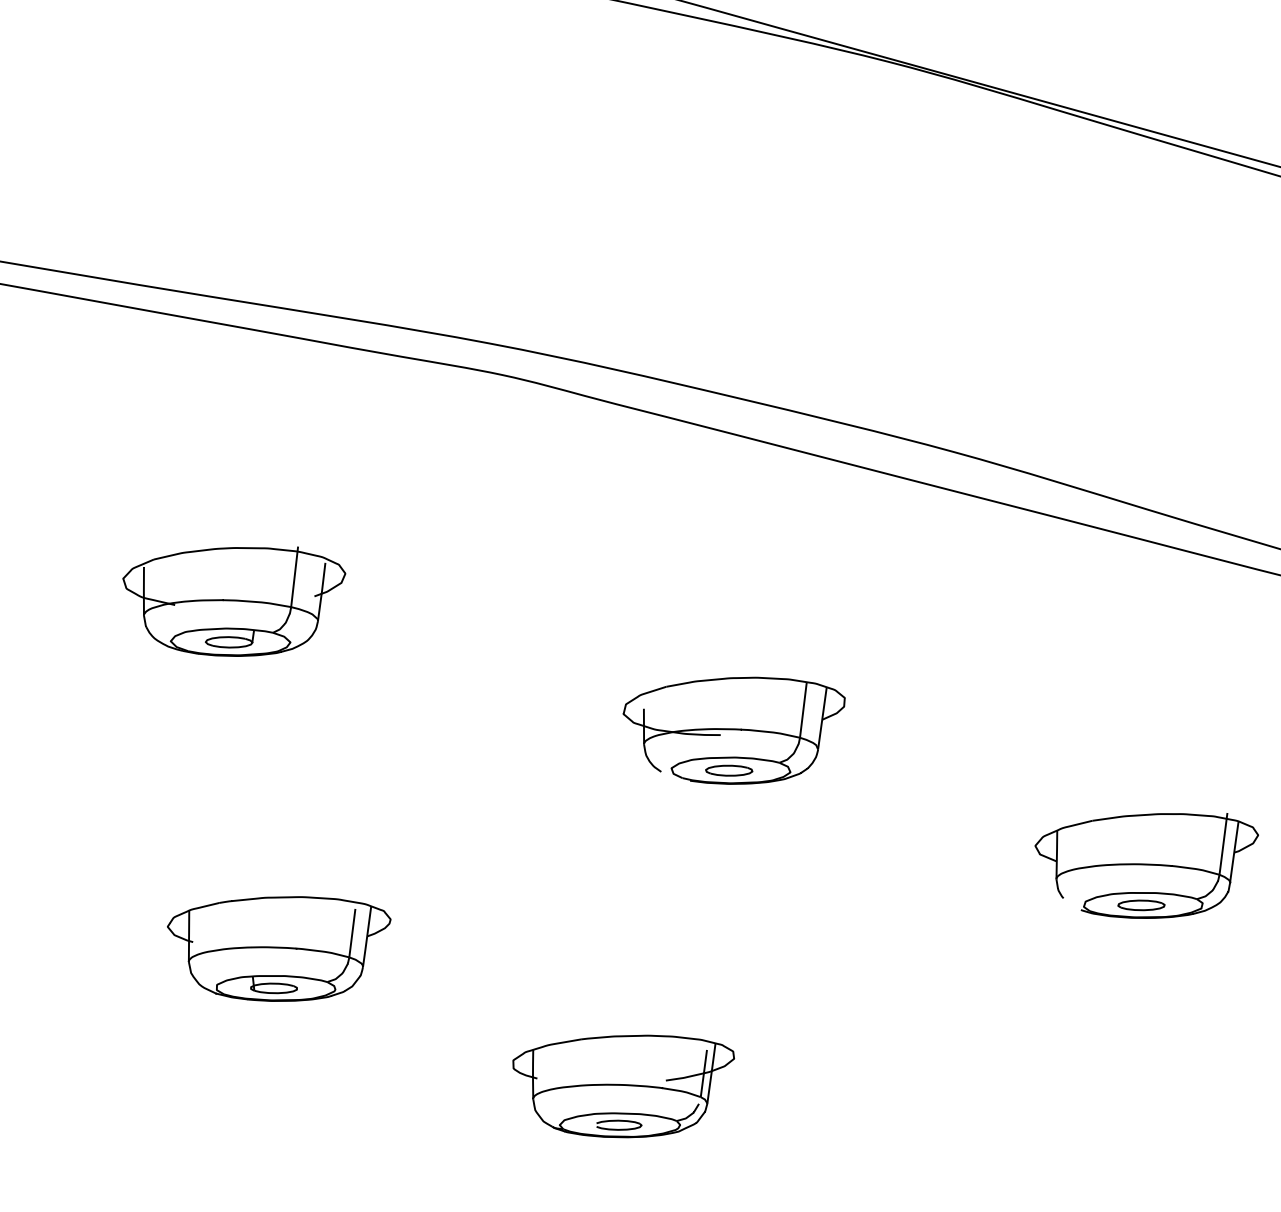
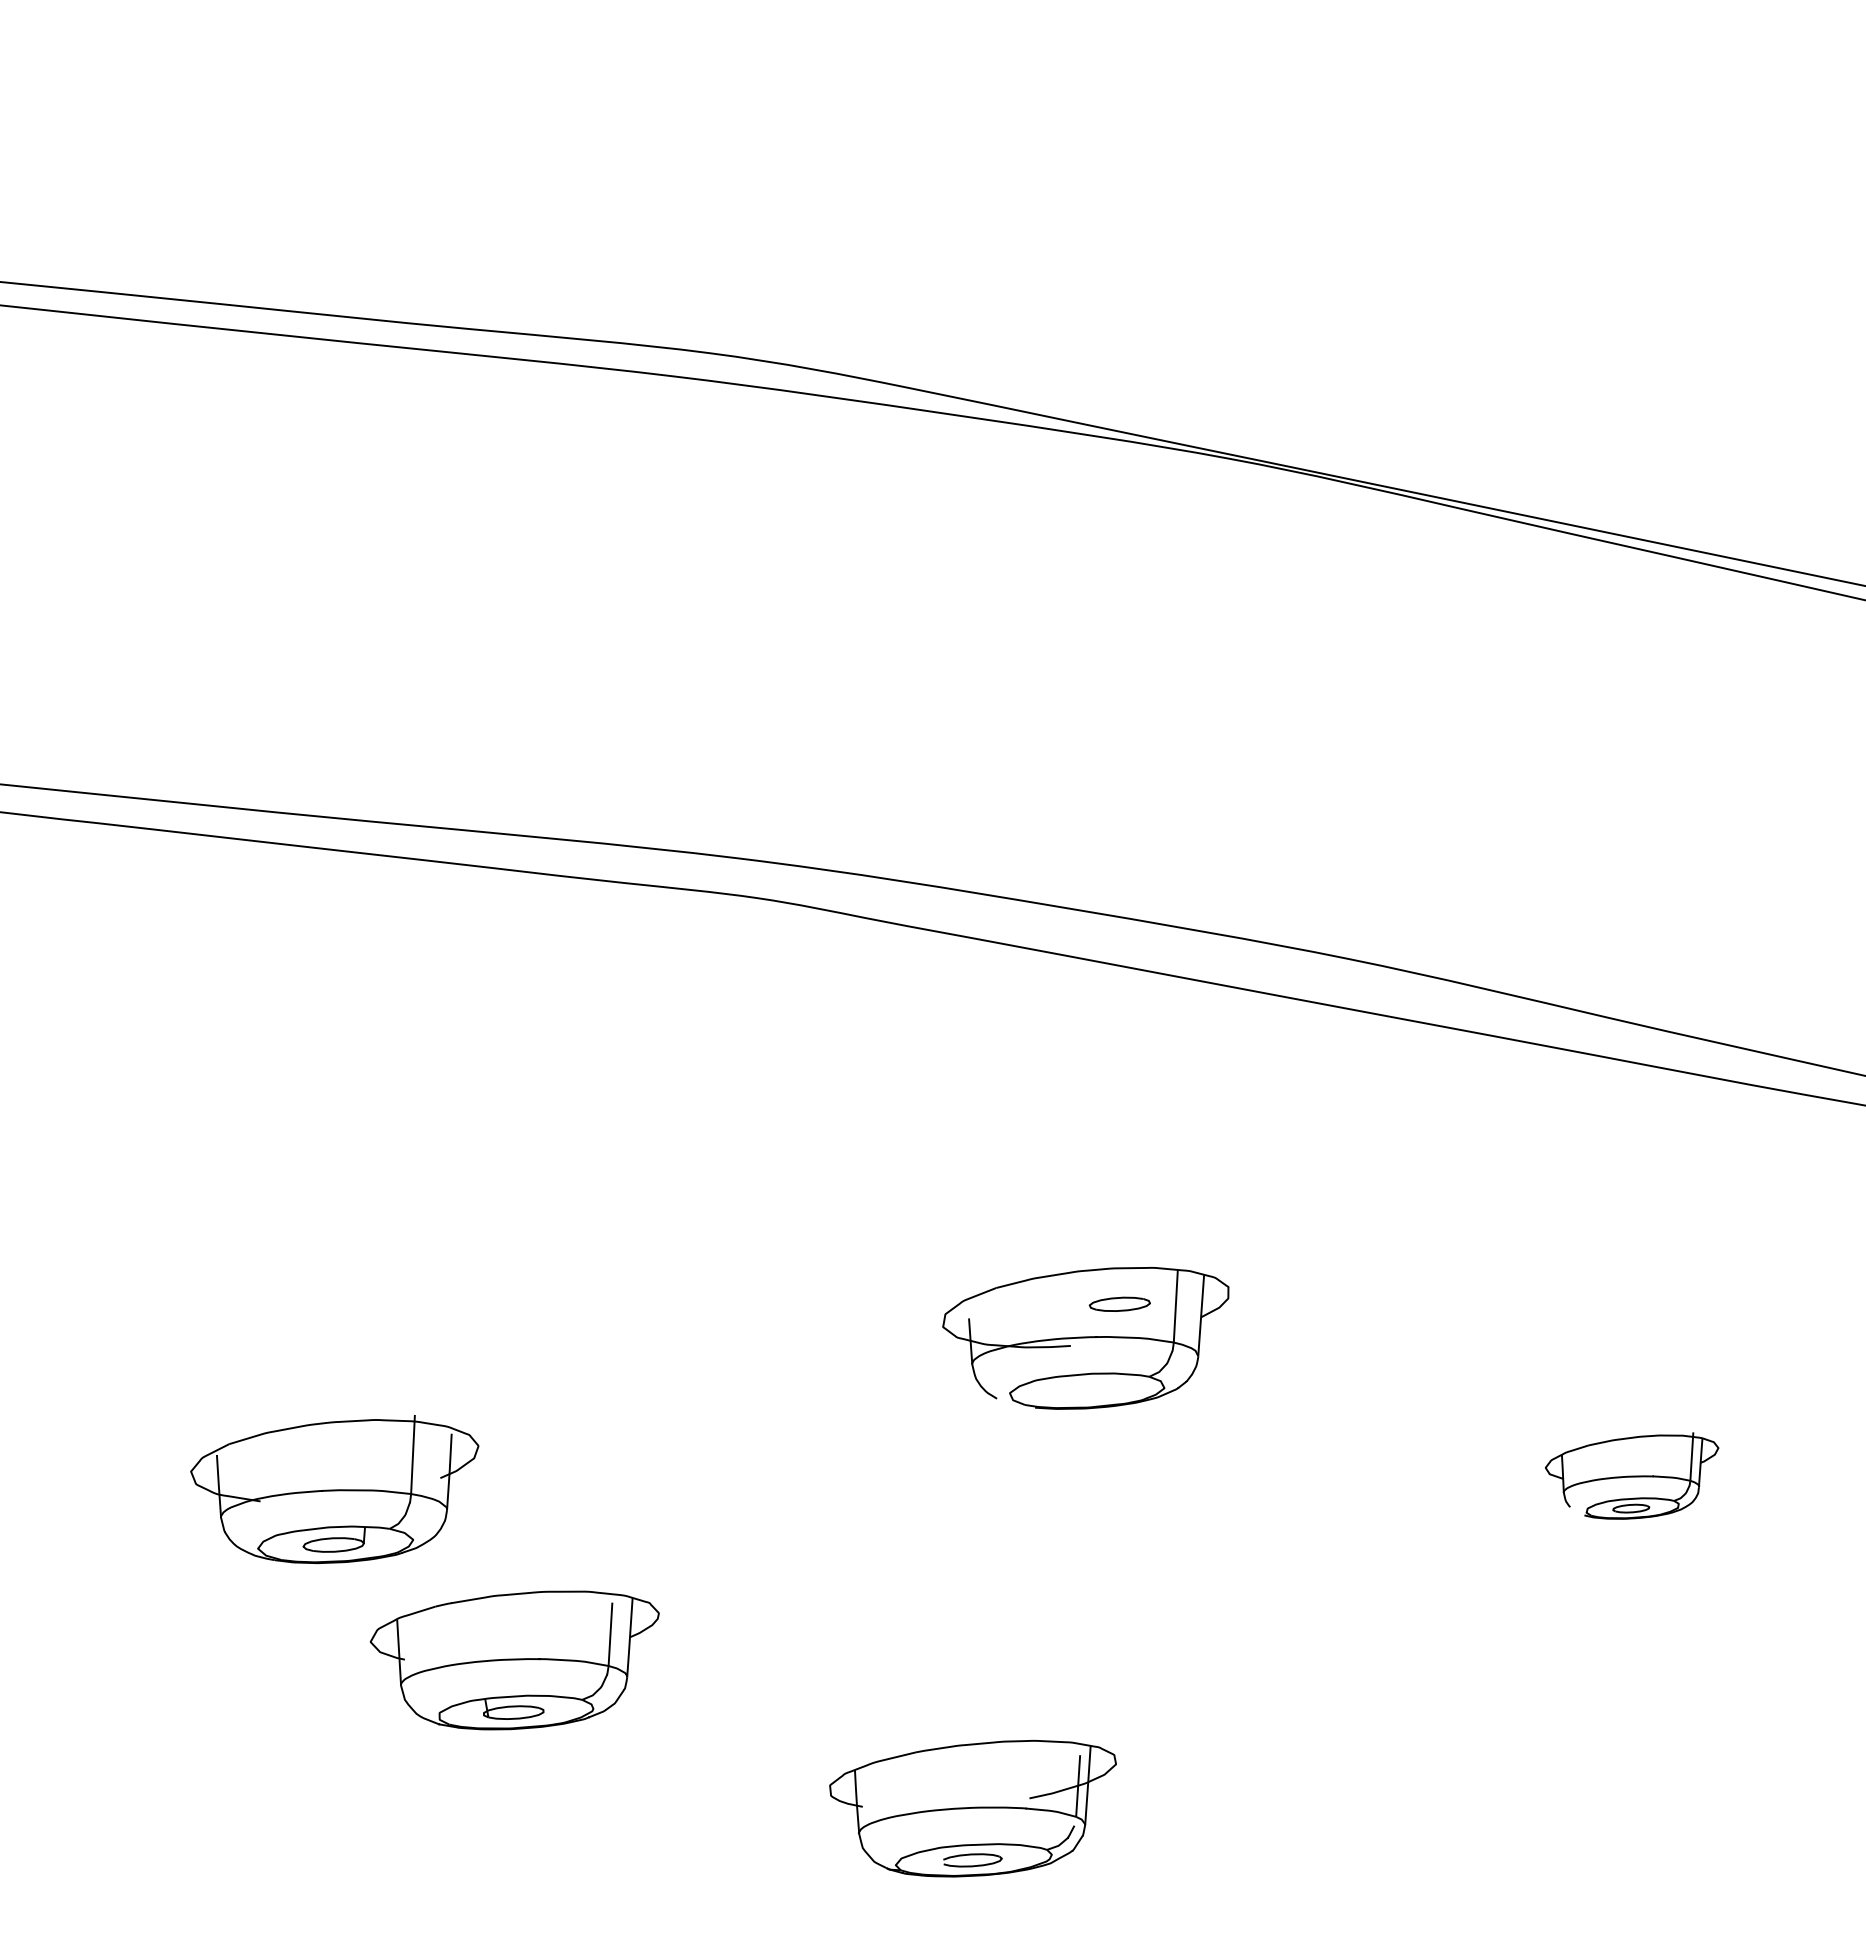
part: (232, 599) -> (334, 1489), moved
part: (728, 770) -> (1119, 1303), moved
part: (1144, 863) -> (1631, 1475), size x0.6

